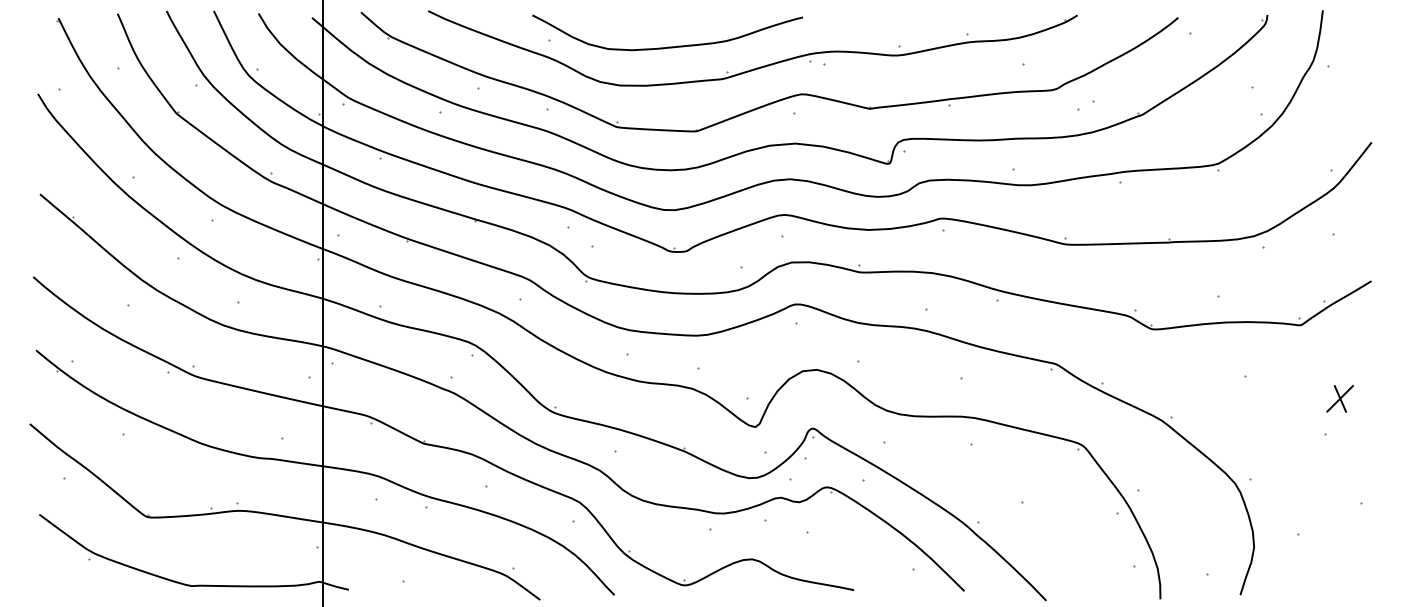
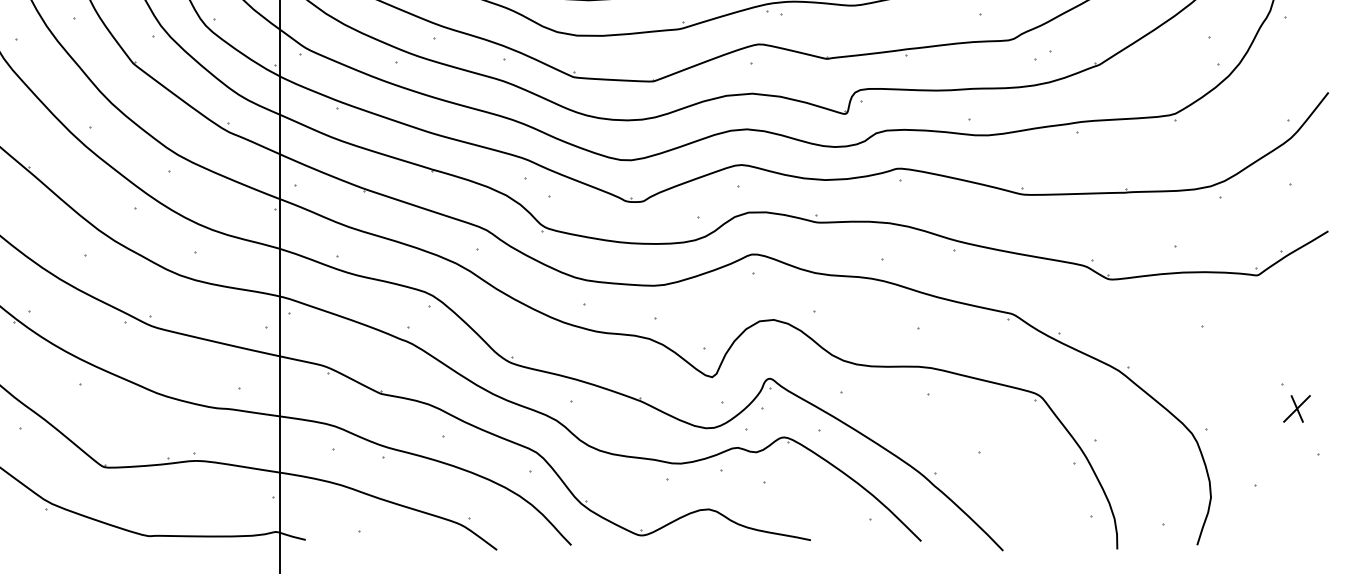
part: (1339, 398) -> (1296, 408), moved

